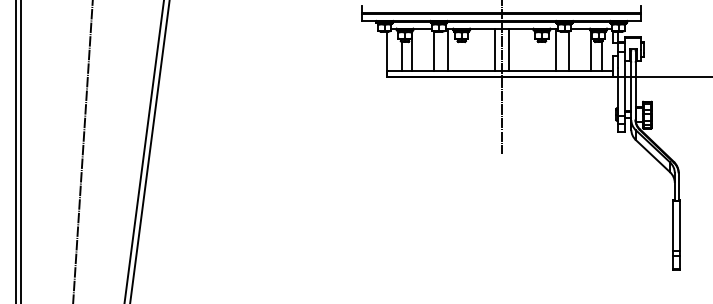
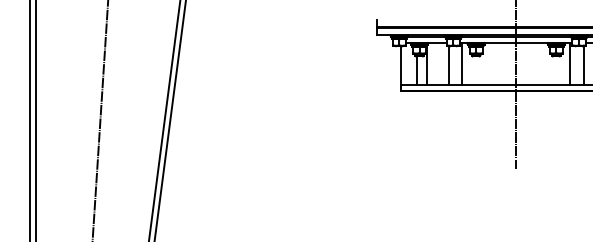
line: (494, 49) -> (508, 63), removed
line: (508, 49) -> (522, 63), removed

